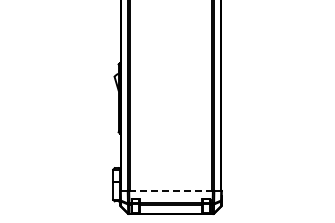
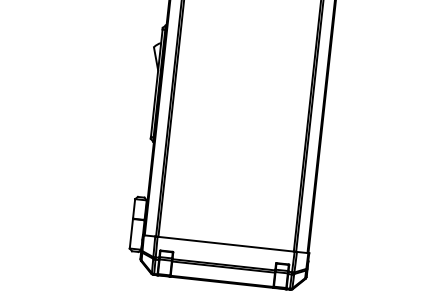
line: (171, 190) -> (226, 243), dashed -> solid

